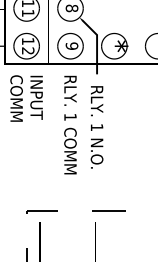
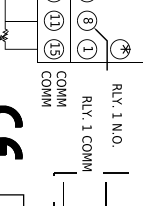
text: (71, 46) -> (87, 49), 9 -> 1
text: (27, 50) -> (54, 52), 12 -> 15
text: (36, 98) -> (61, 88), INPUT -> COMM
text: (69, 124) -> (86, 133), moved
text: (96, 127) -> (116, 115), moved

